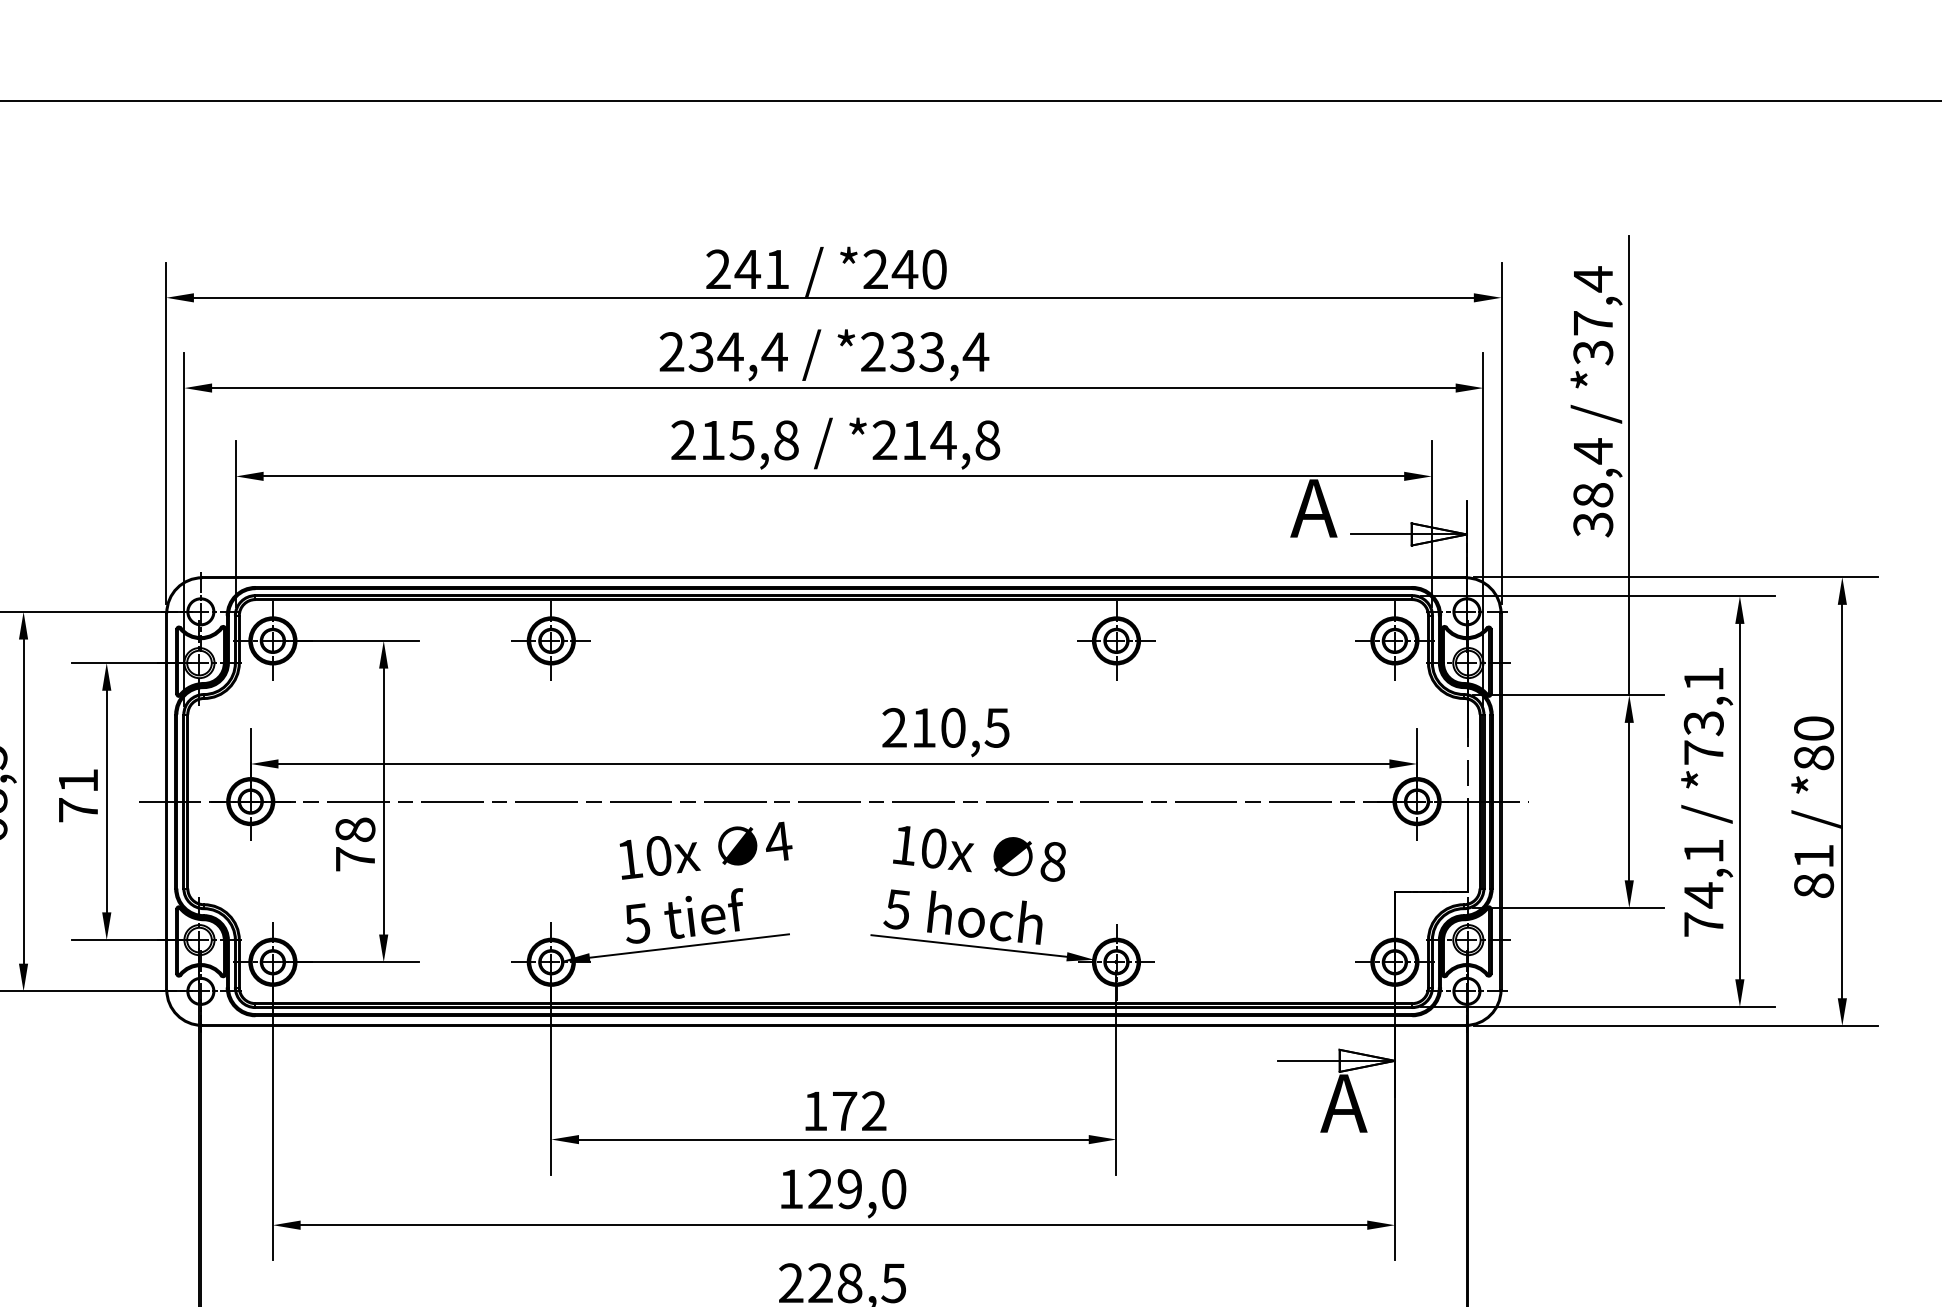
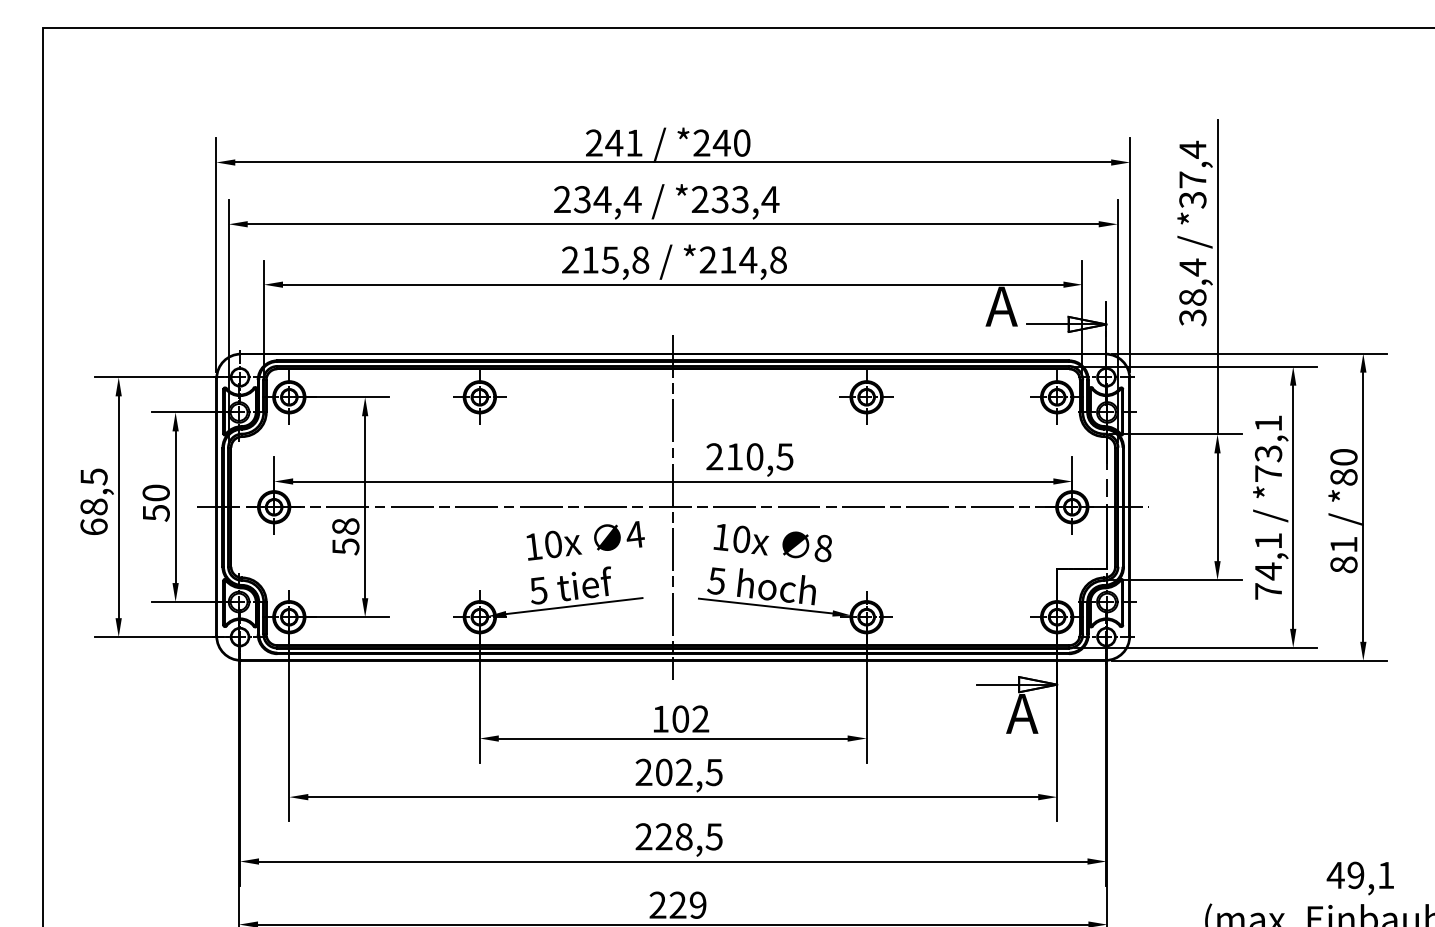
text: (77, 794) -> (155, 502), 71 -> 50
line: (834, 800) -> (673, 506), added
text: (354, 858) -> (345, 546), 78 -> 58
text: (844, 1110) -> (680, 718), 172 -> 102
text: (841, 1189) -> (678, 772), 129,0 -> 202,5

